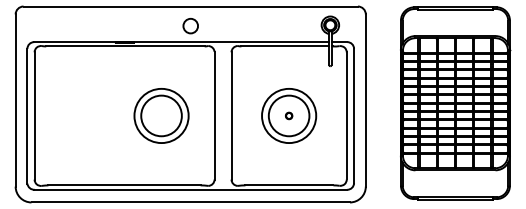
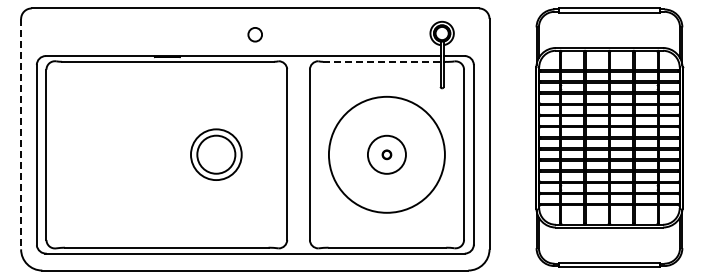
circle: (190, 26) -> (254, 34), size x0.7
line: (285, 46) -> (381, 61), solid -> dashed
line: (15, 100) -> (21, 134), solid -> dashed
part: (161, 115) -> (216, 154), size x0.7
circle: (288, 115) -> (386, 154), size x0.7
circle: (288, 115) -> (386, 154), size x1.6

